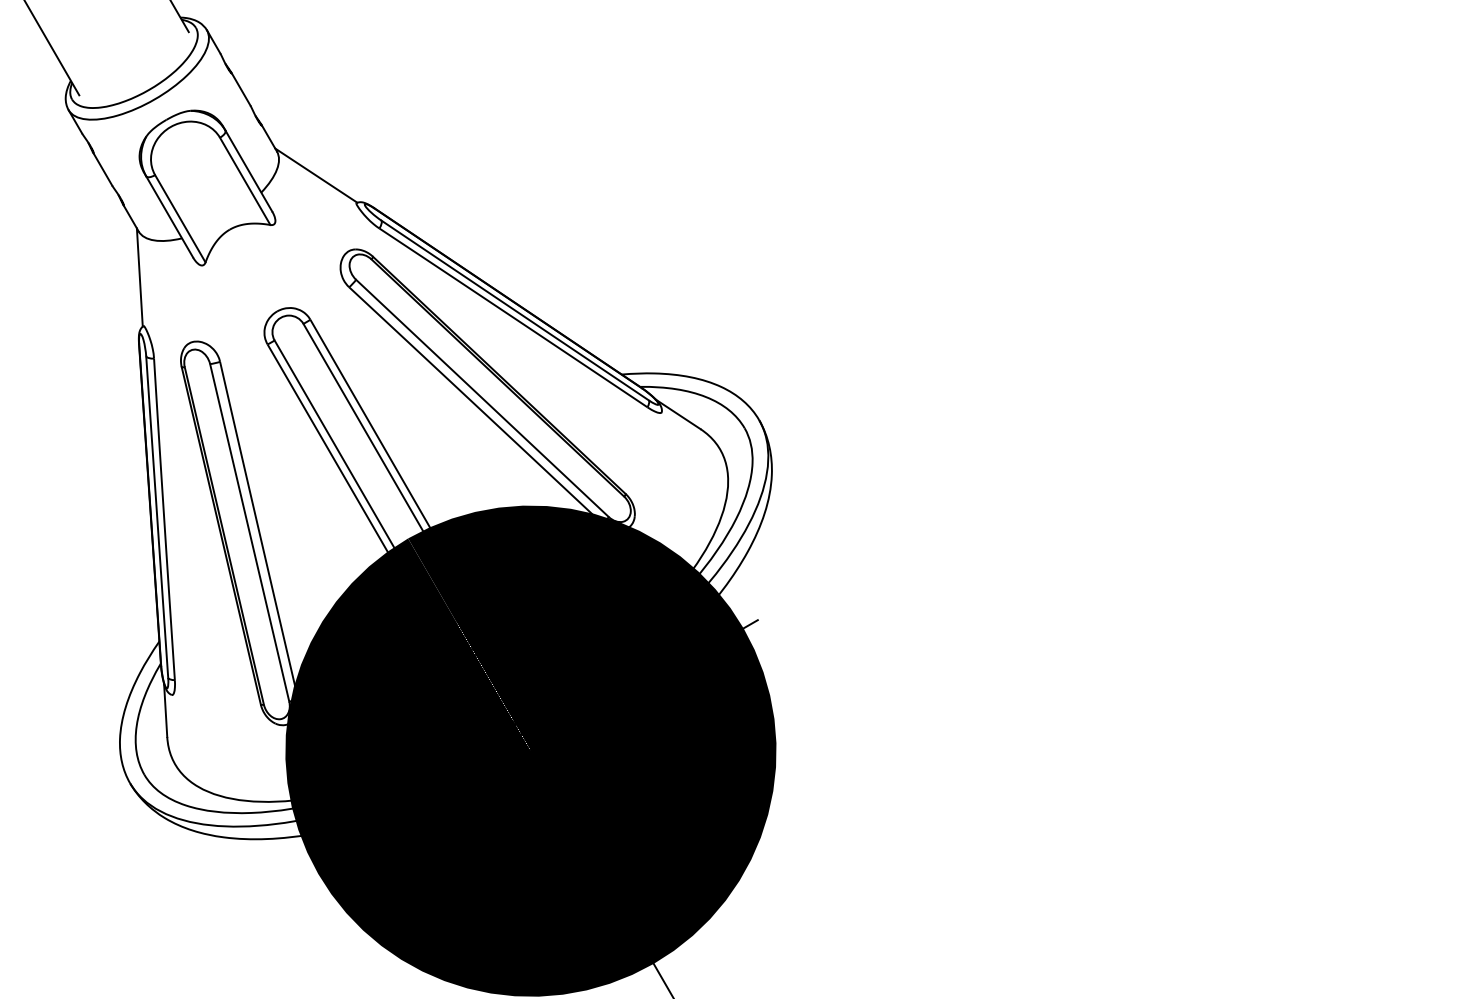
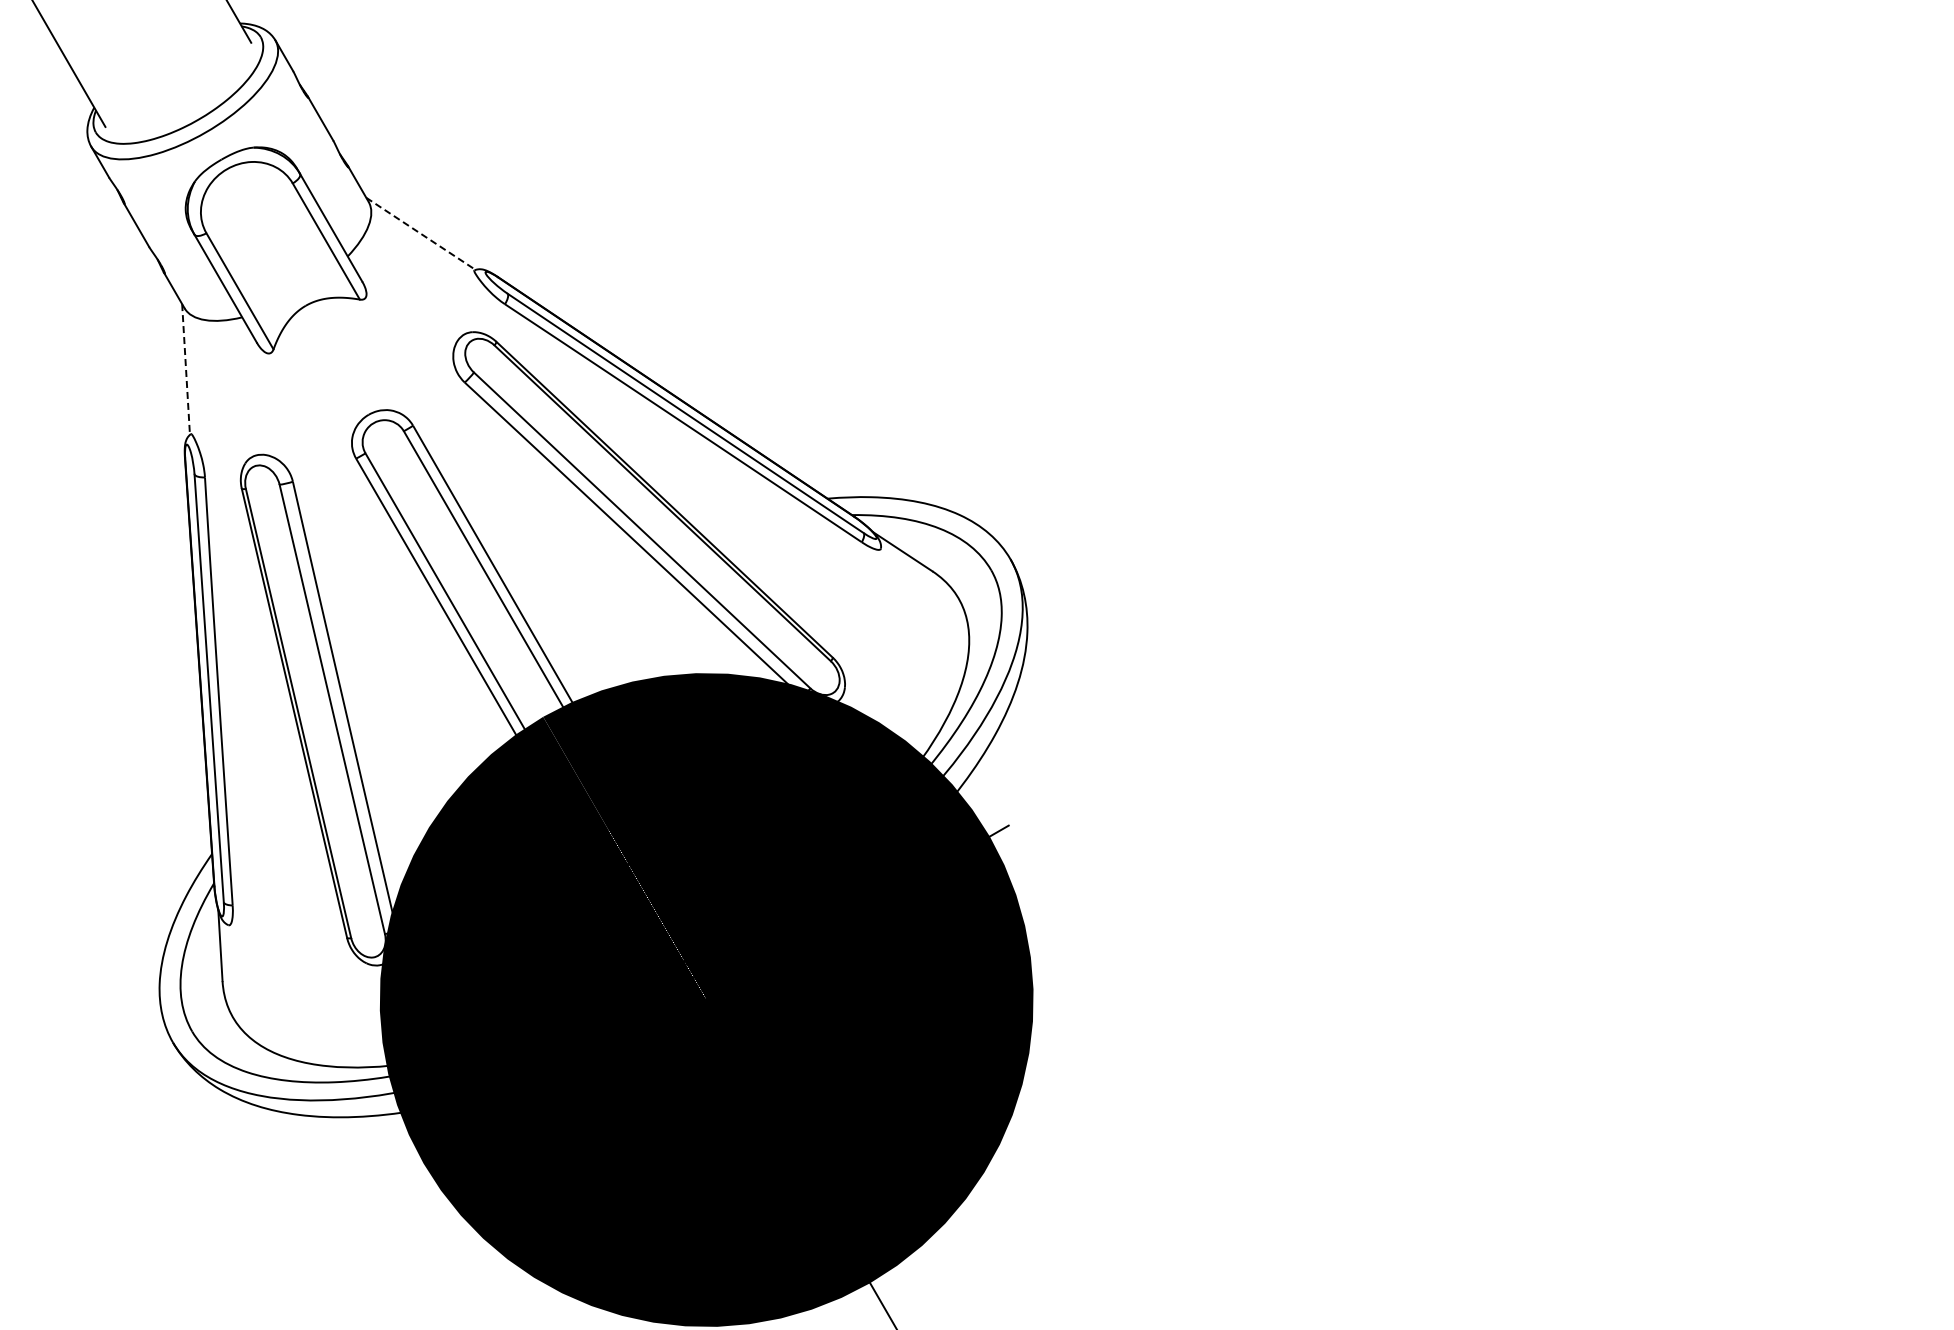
line: (315, 175) -> (420, 233), solid -> dashed
line: (140, 277) -> (186, 369), solid -> dashed

